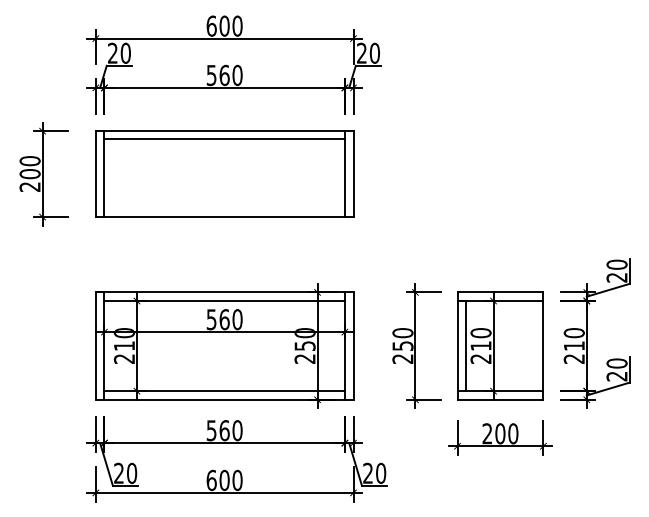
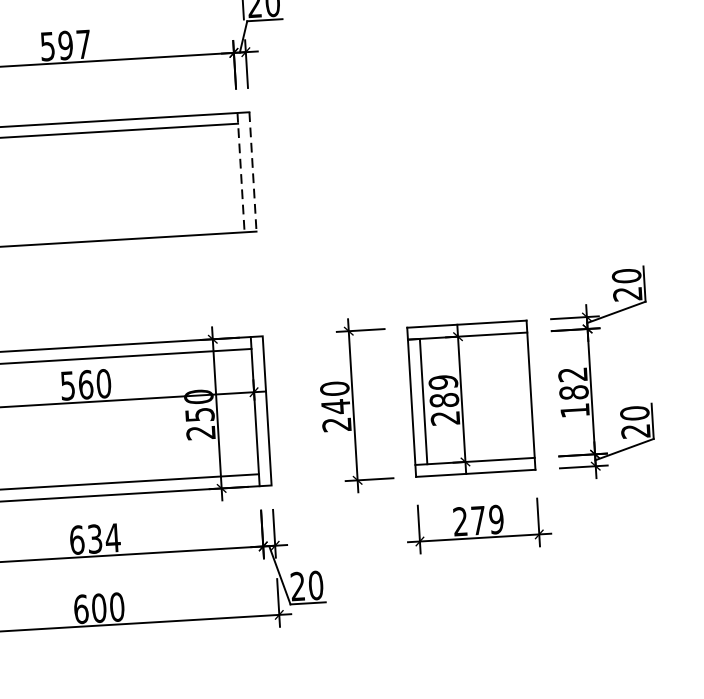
text: (230, 75) -> (73, 45), 560 -> 597
line: (344, 174) -> (240, 173), solid -> dashed
line: (353, 174) -> (253, 172), solid -> dashed
text: (480, 339) -> (443, 391), 210 -> 289
text: (402, 345) -> (335, 406), 250 -> 240
text: (573, 345) -> (572, 391), 210 -> 182
text: (224, 430) -> (94, 538), 560 -> 634
text: (506, 433) -> (486, 519), 200 -> 279

